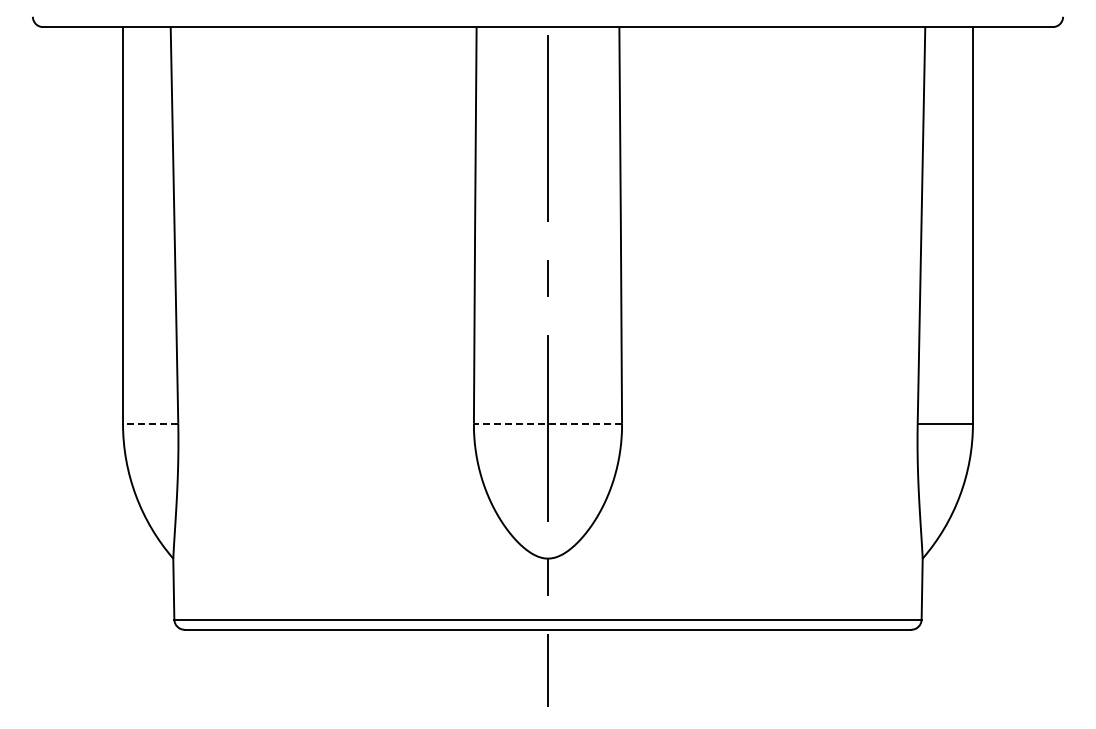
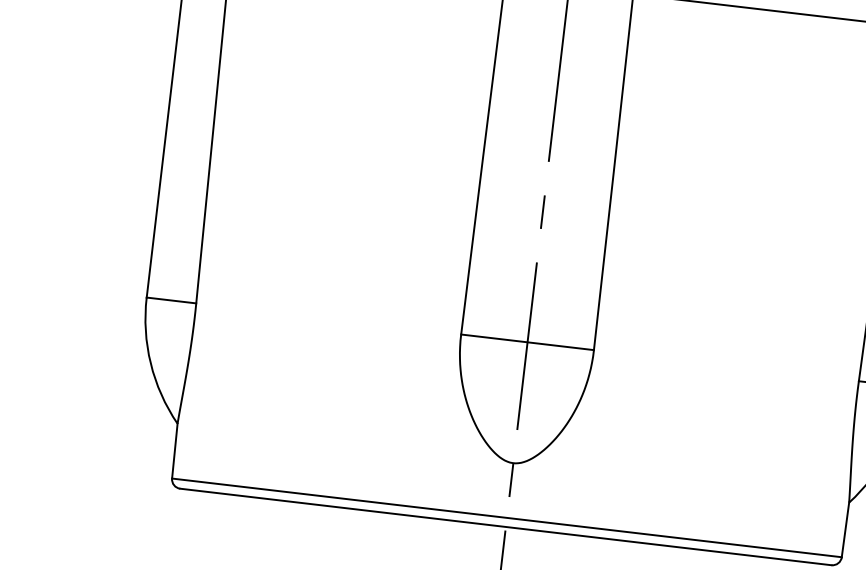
line: (150, 423) -> (171, 300), dashed -> solid
line: (547, 423) -> (527, 342), dashed -> solid

